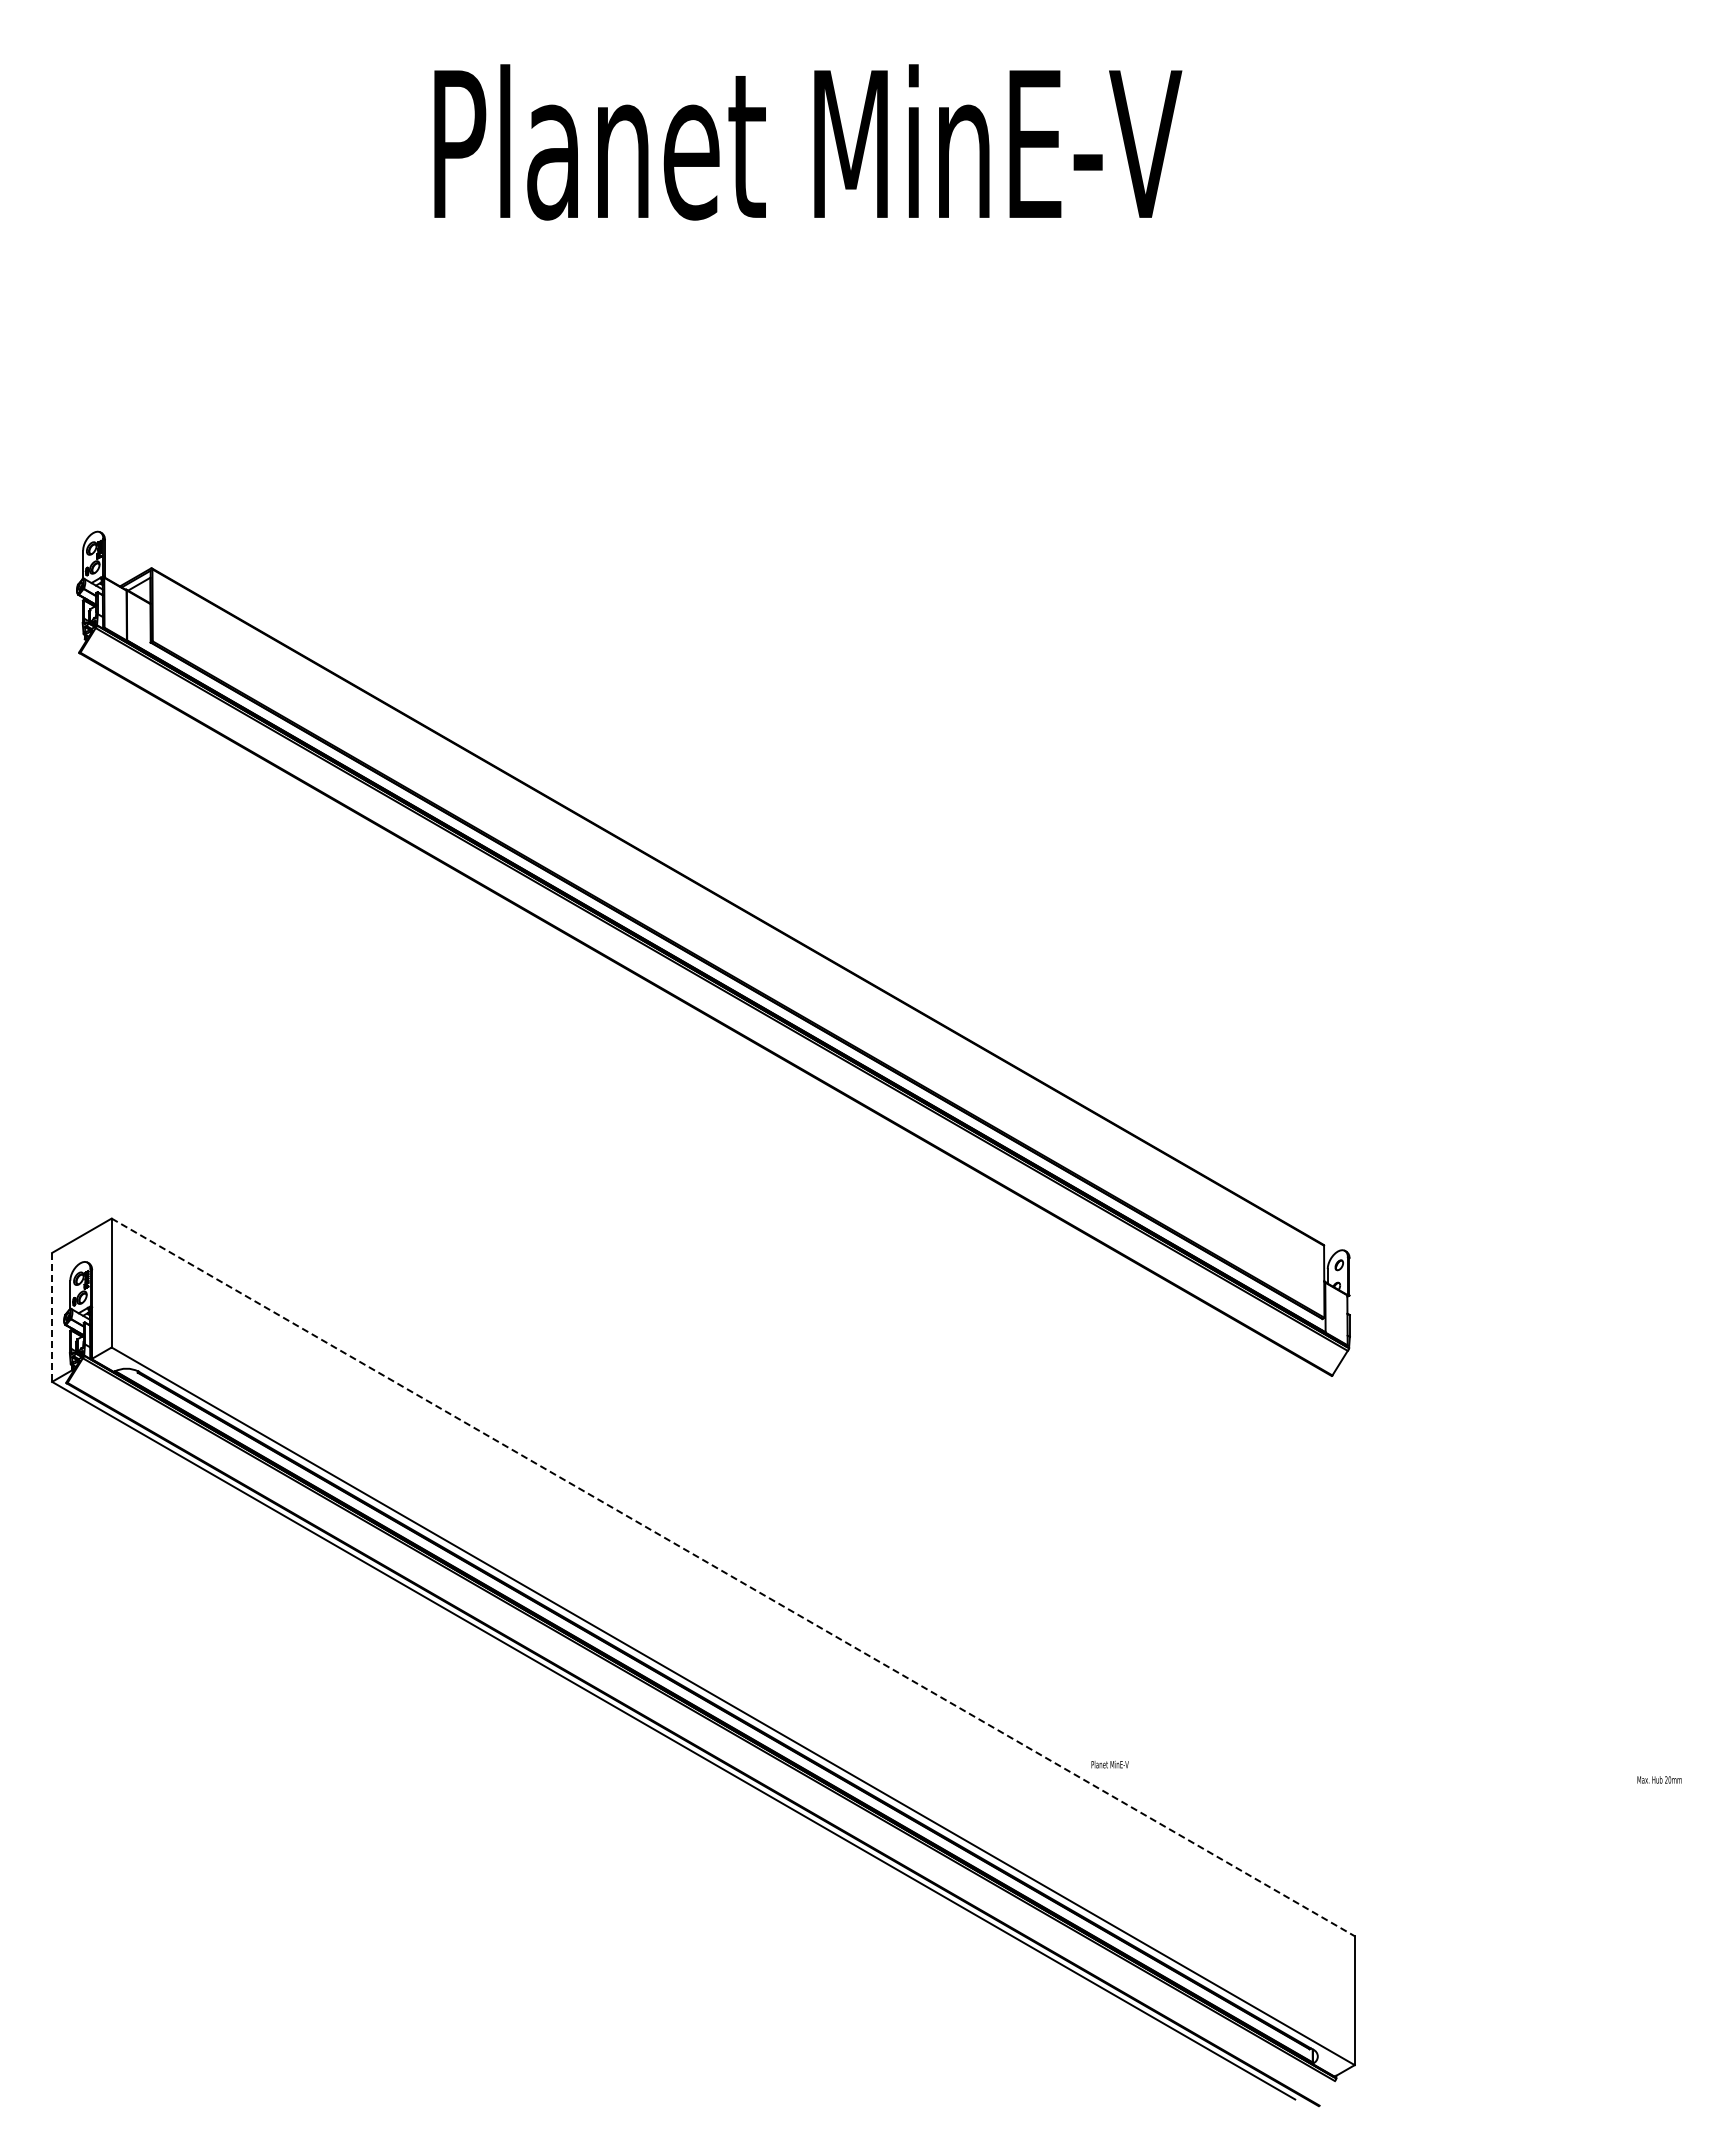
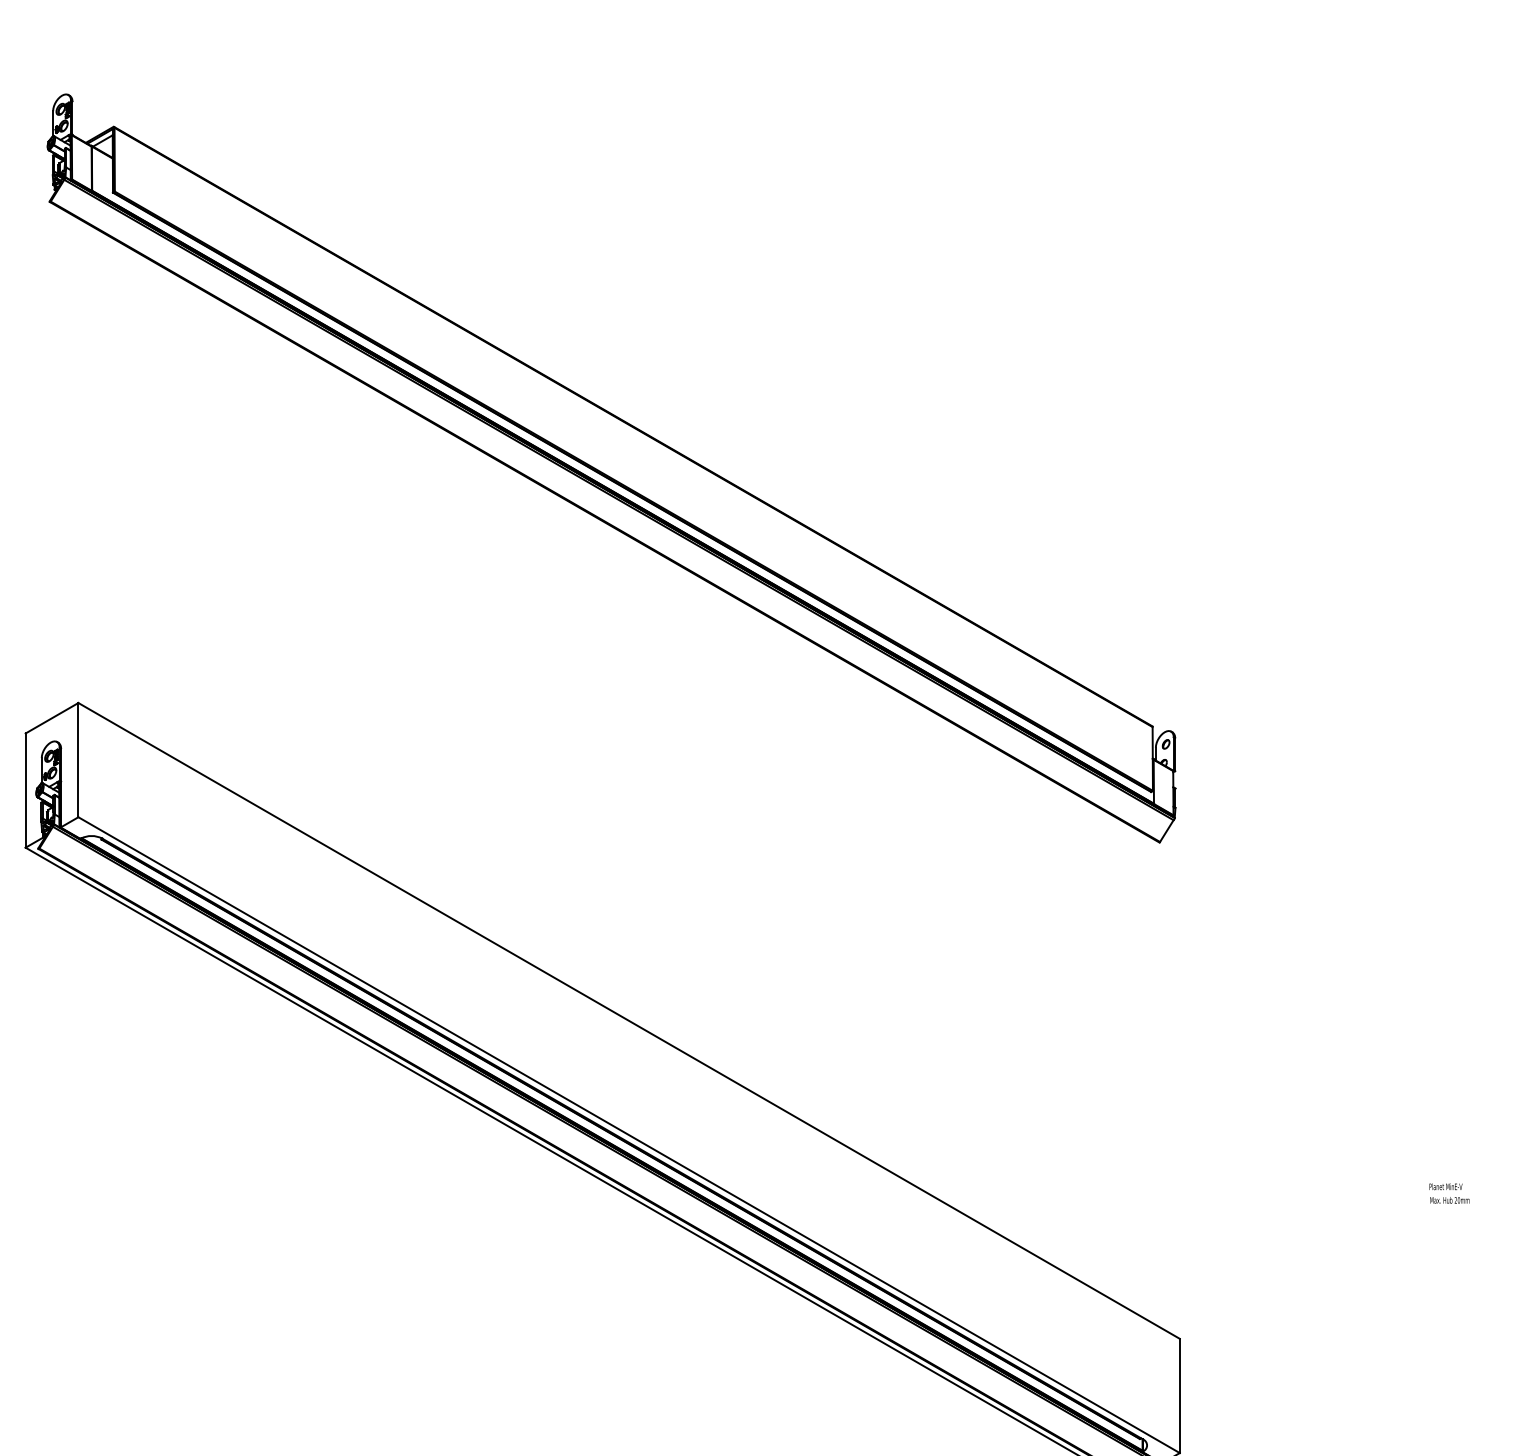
line: (52, 1317) -> (26, 790), dashed -> solid
line: (733, 1577) -> (629, 1021), dashed -> solid
text: (1109, 1764) -> (1445, 1186), moved

